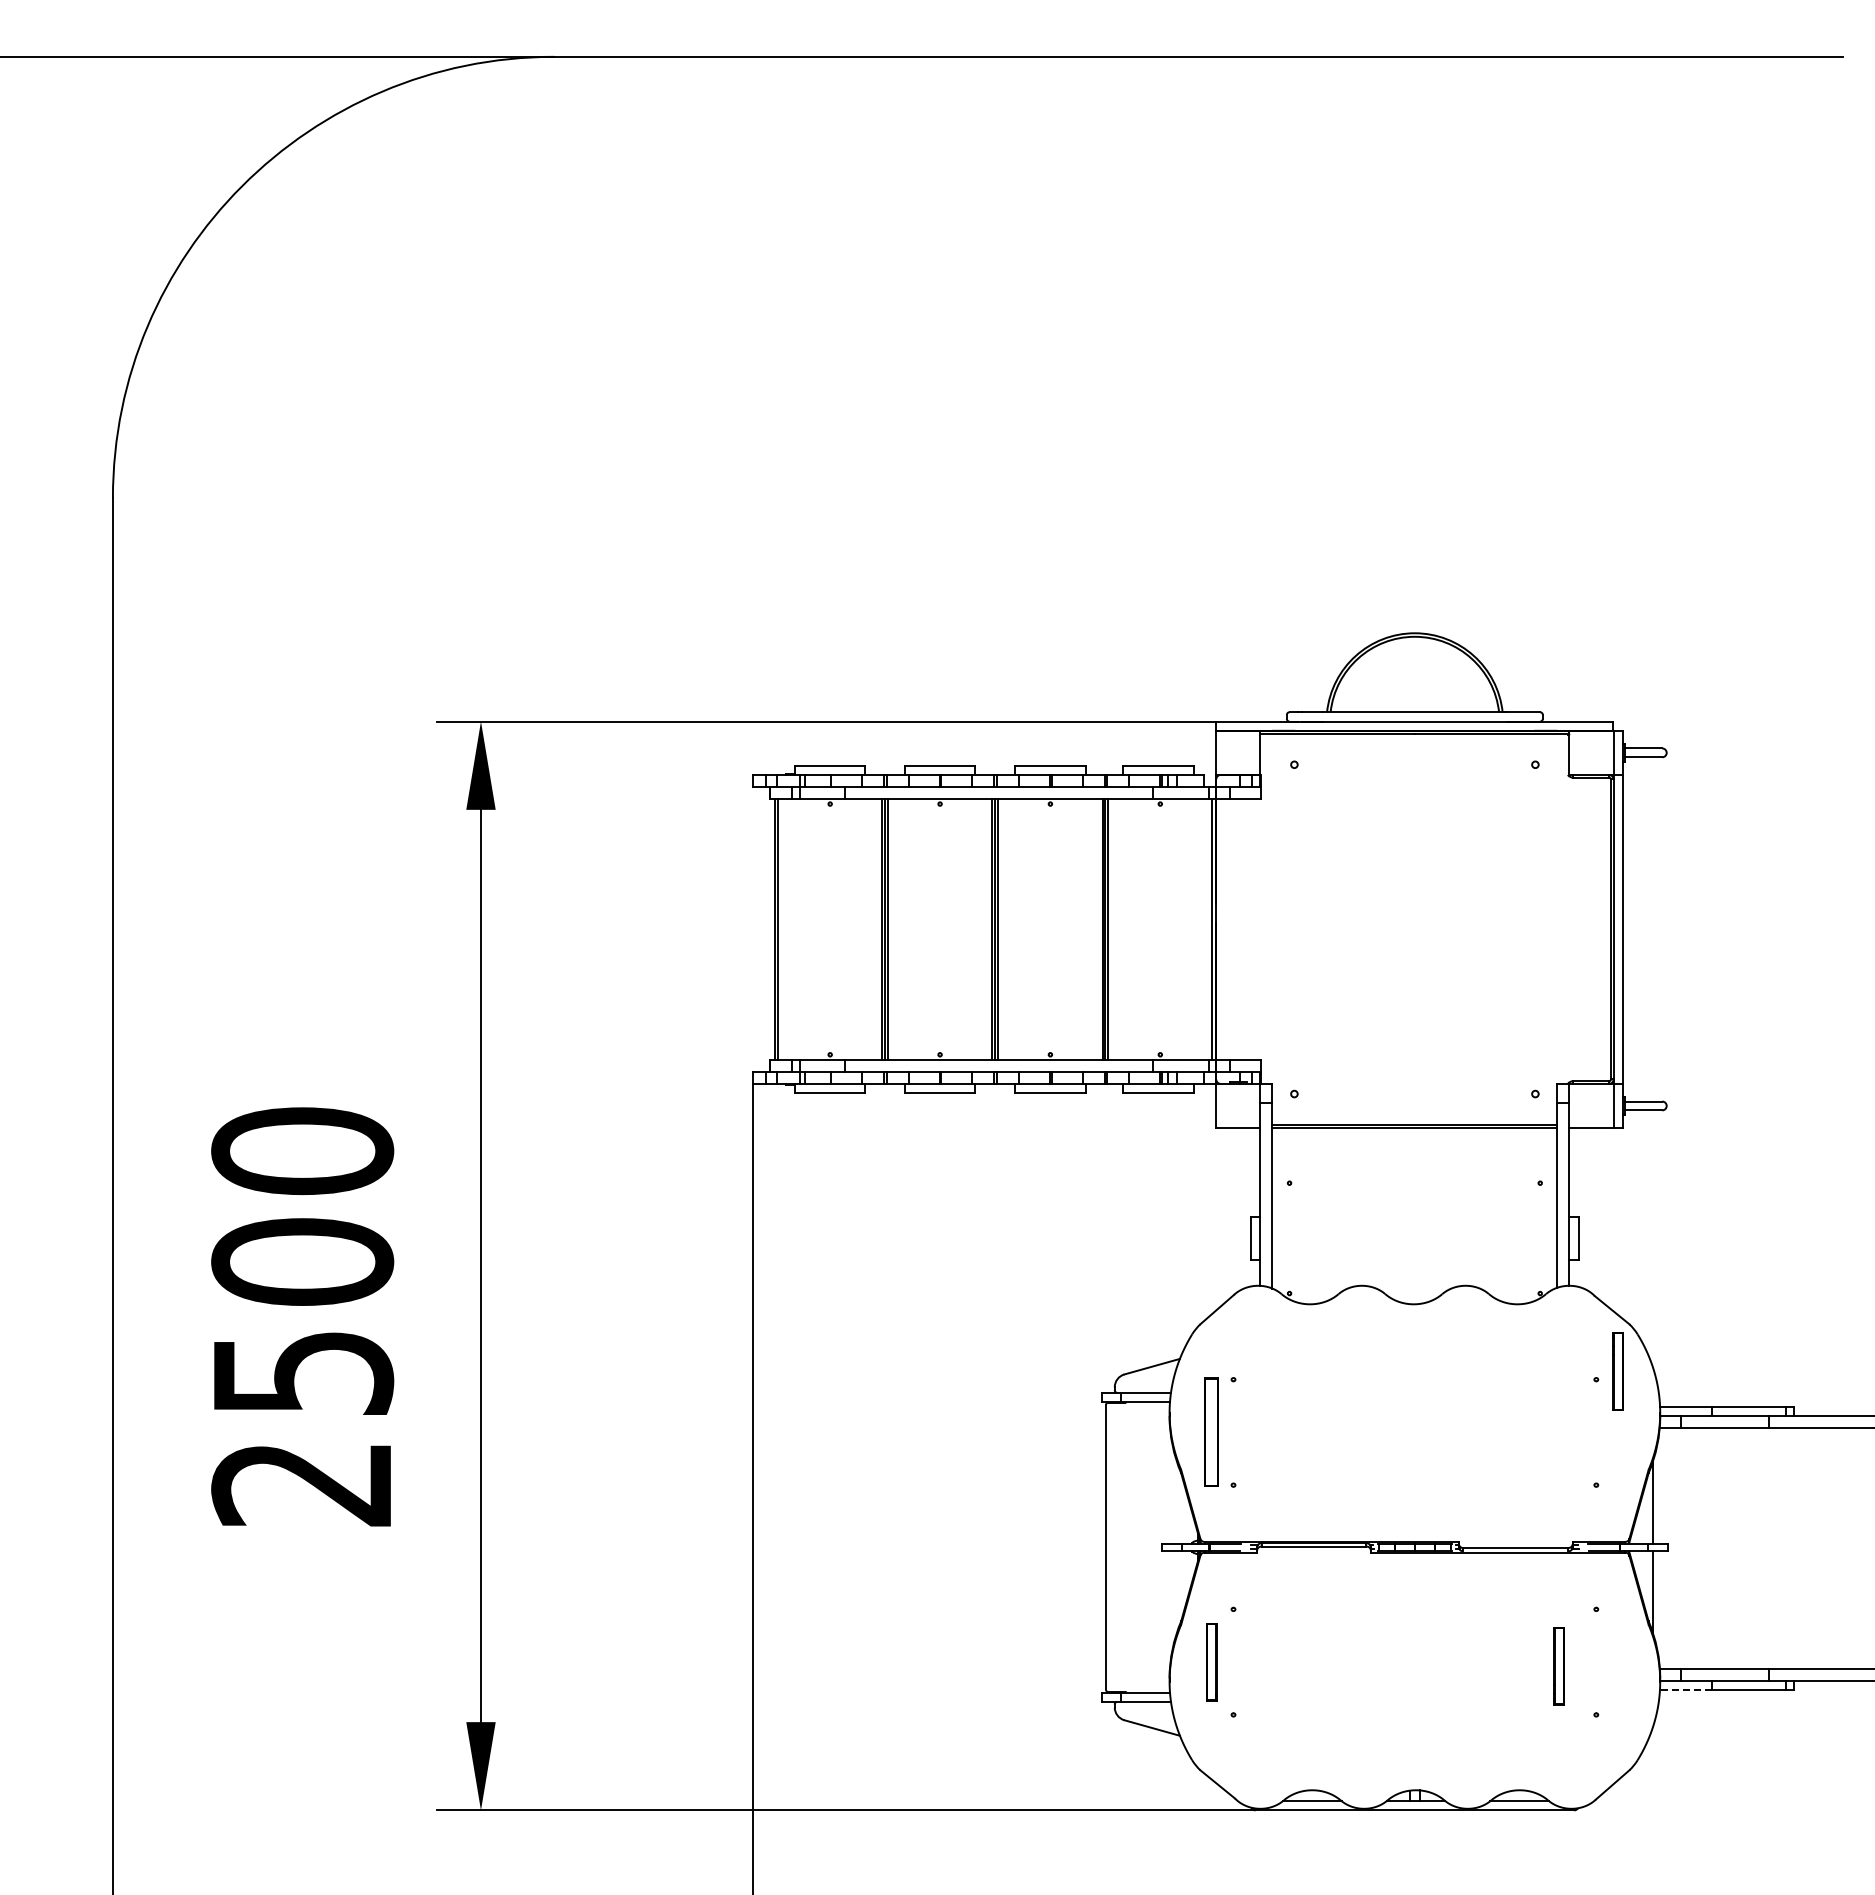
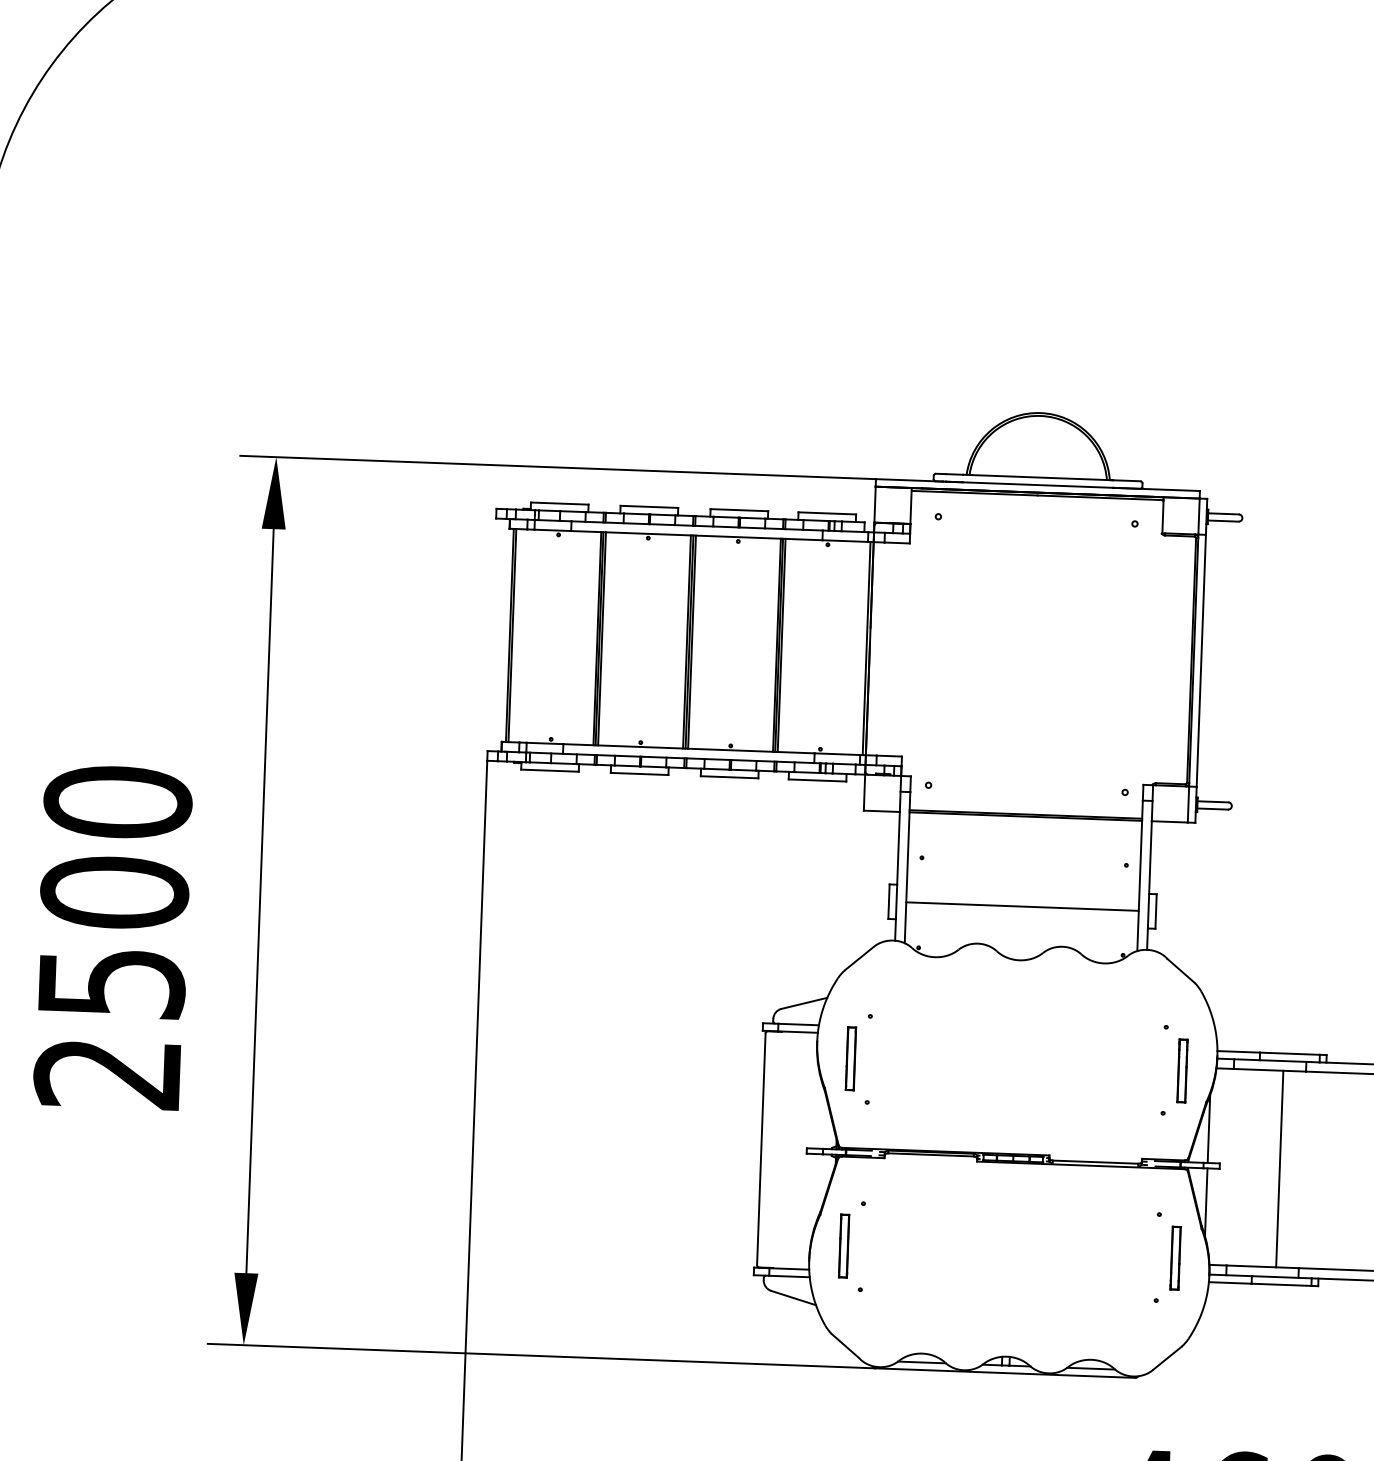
line: (1414, 1238) -> (1022, 906), added
part: (1617, 1371) -> (1181, 1070), moved
part: (1211, 1432) -> (850, 1058), size x0.71
line: (1741, 1547) -> (1279, 1168), added
part: (1558, 1666) -> (1175, 1258), moved
line: (1685, 1689) -> (1229, 1282), dashed -> solid

